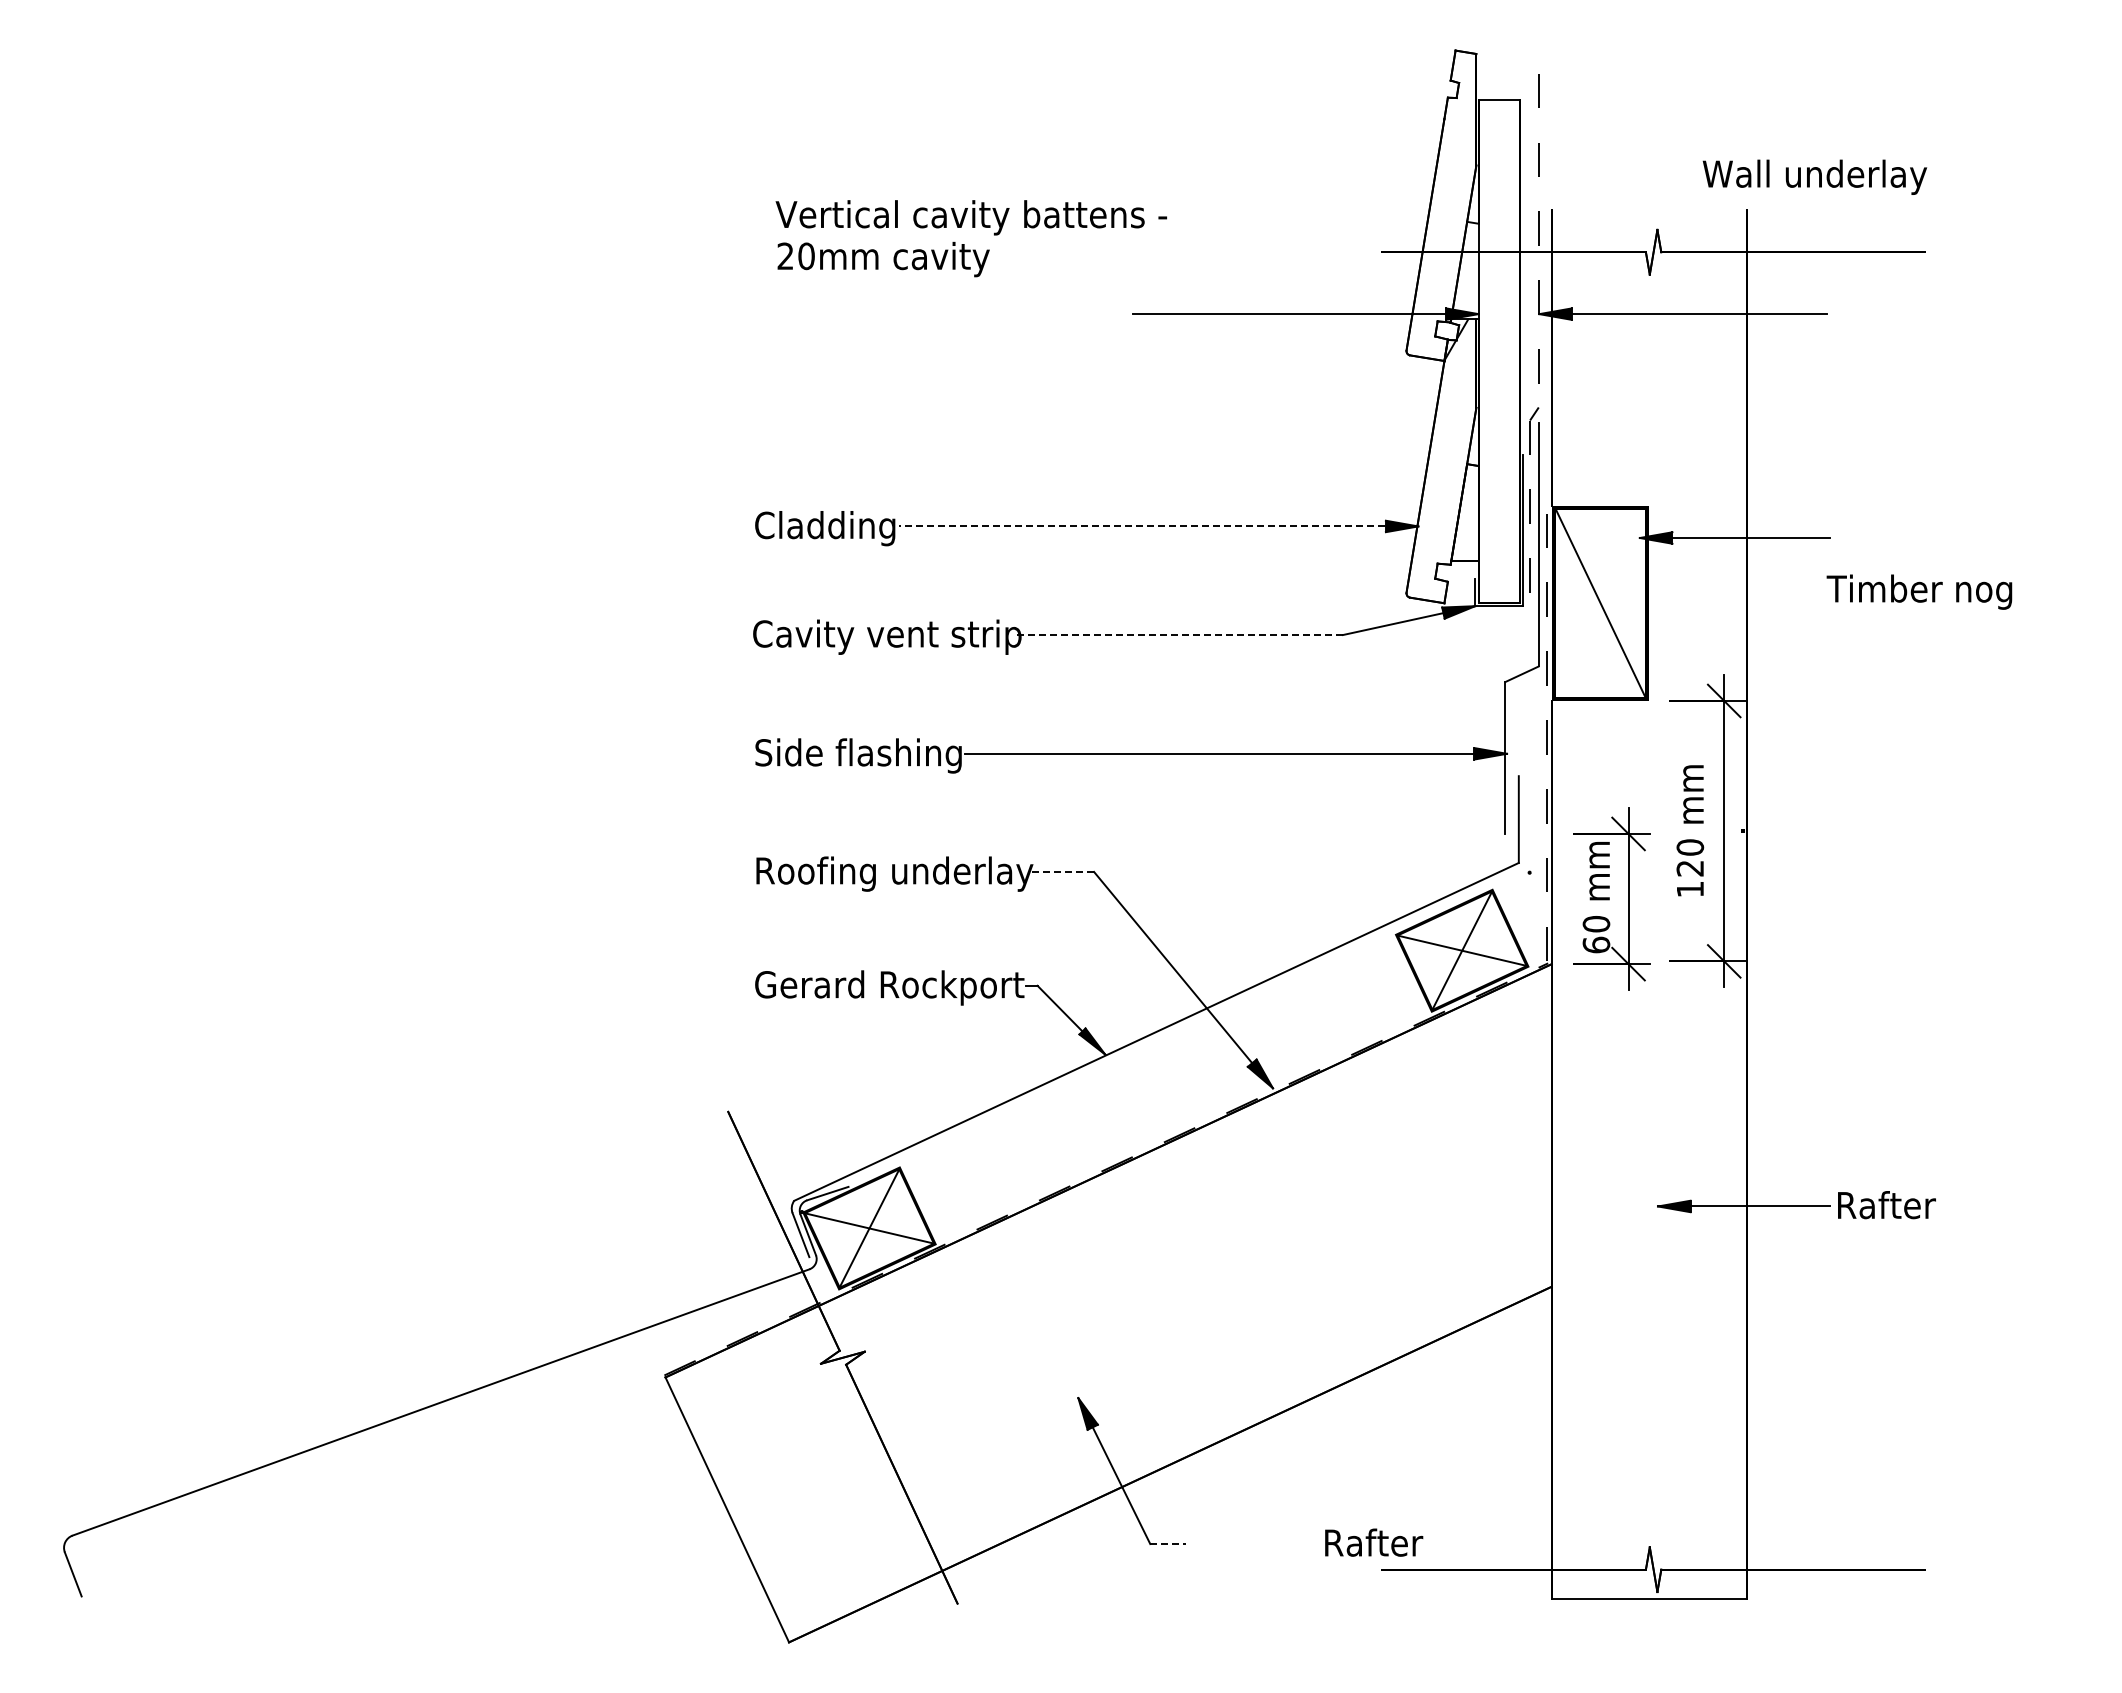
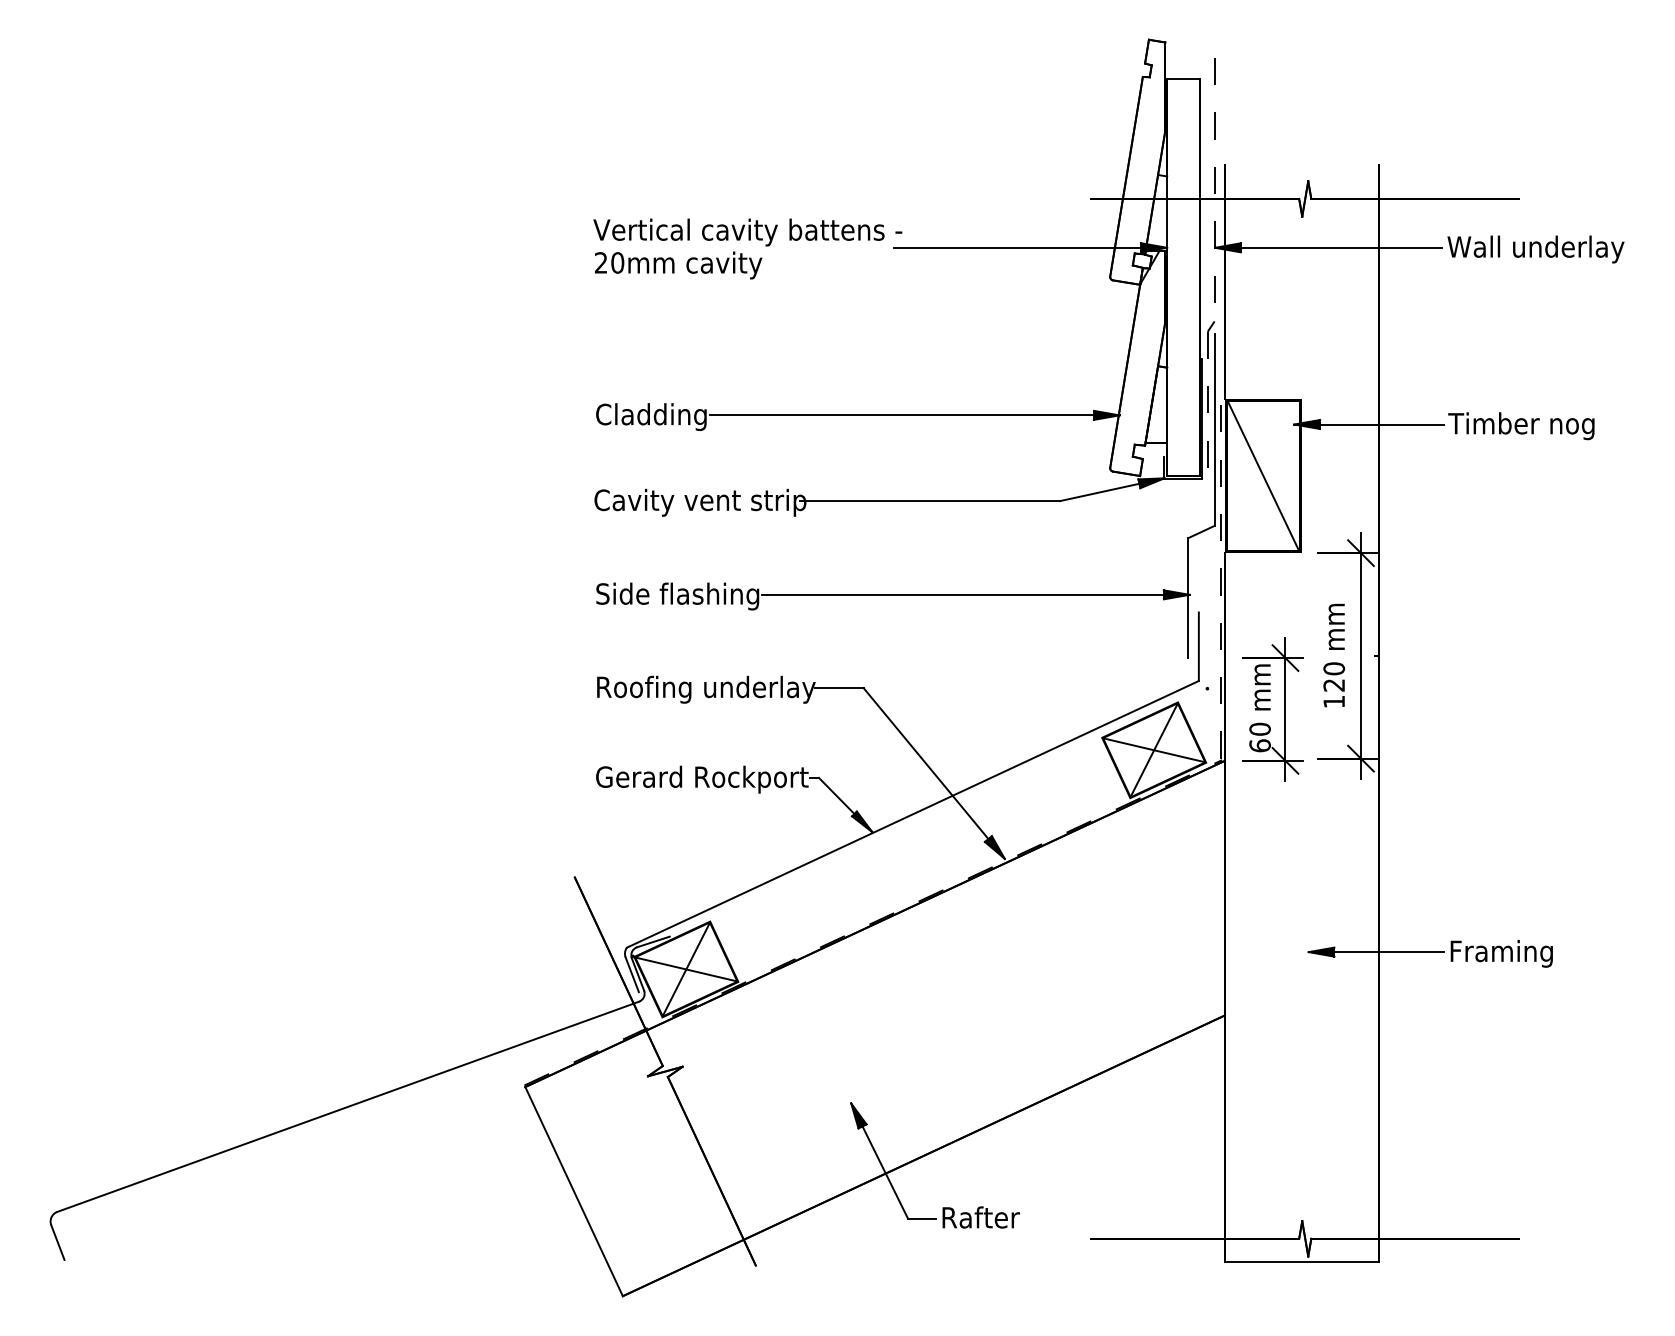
text: (1814, 176) -> (1535, 248), moved
text: (970, 238) -> (747, 248), moved
line: (1158, 526) -> (914, 415), dashed -> solid
text: (1919, 591) -> (1521, 425), moved
line: (1178, 635) -> (930, 501), dashed -> solid
line: (1062, 871) -> (838, 687), dashed -> solid
text: (1904, 1208) -> (1503, 953), Rafter -> Framing
text: (1374, 1542) -> (981, 1217), moved
line: (1168, 1544) -> (922, 1218), dashed -> solid

